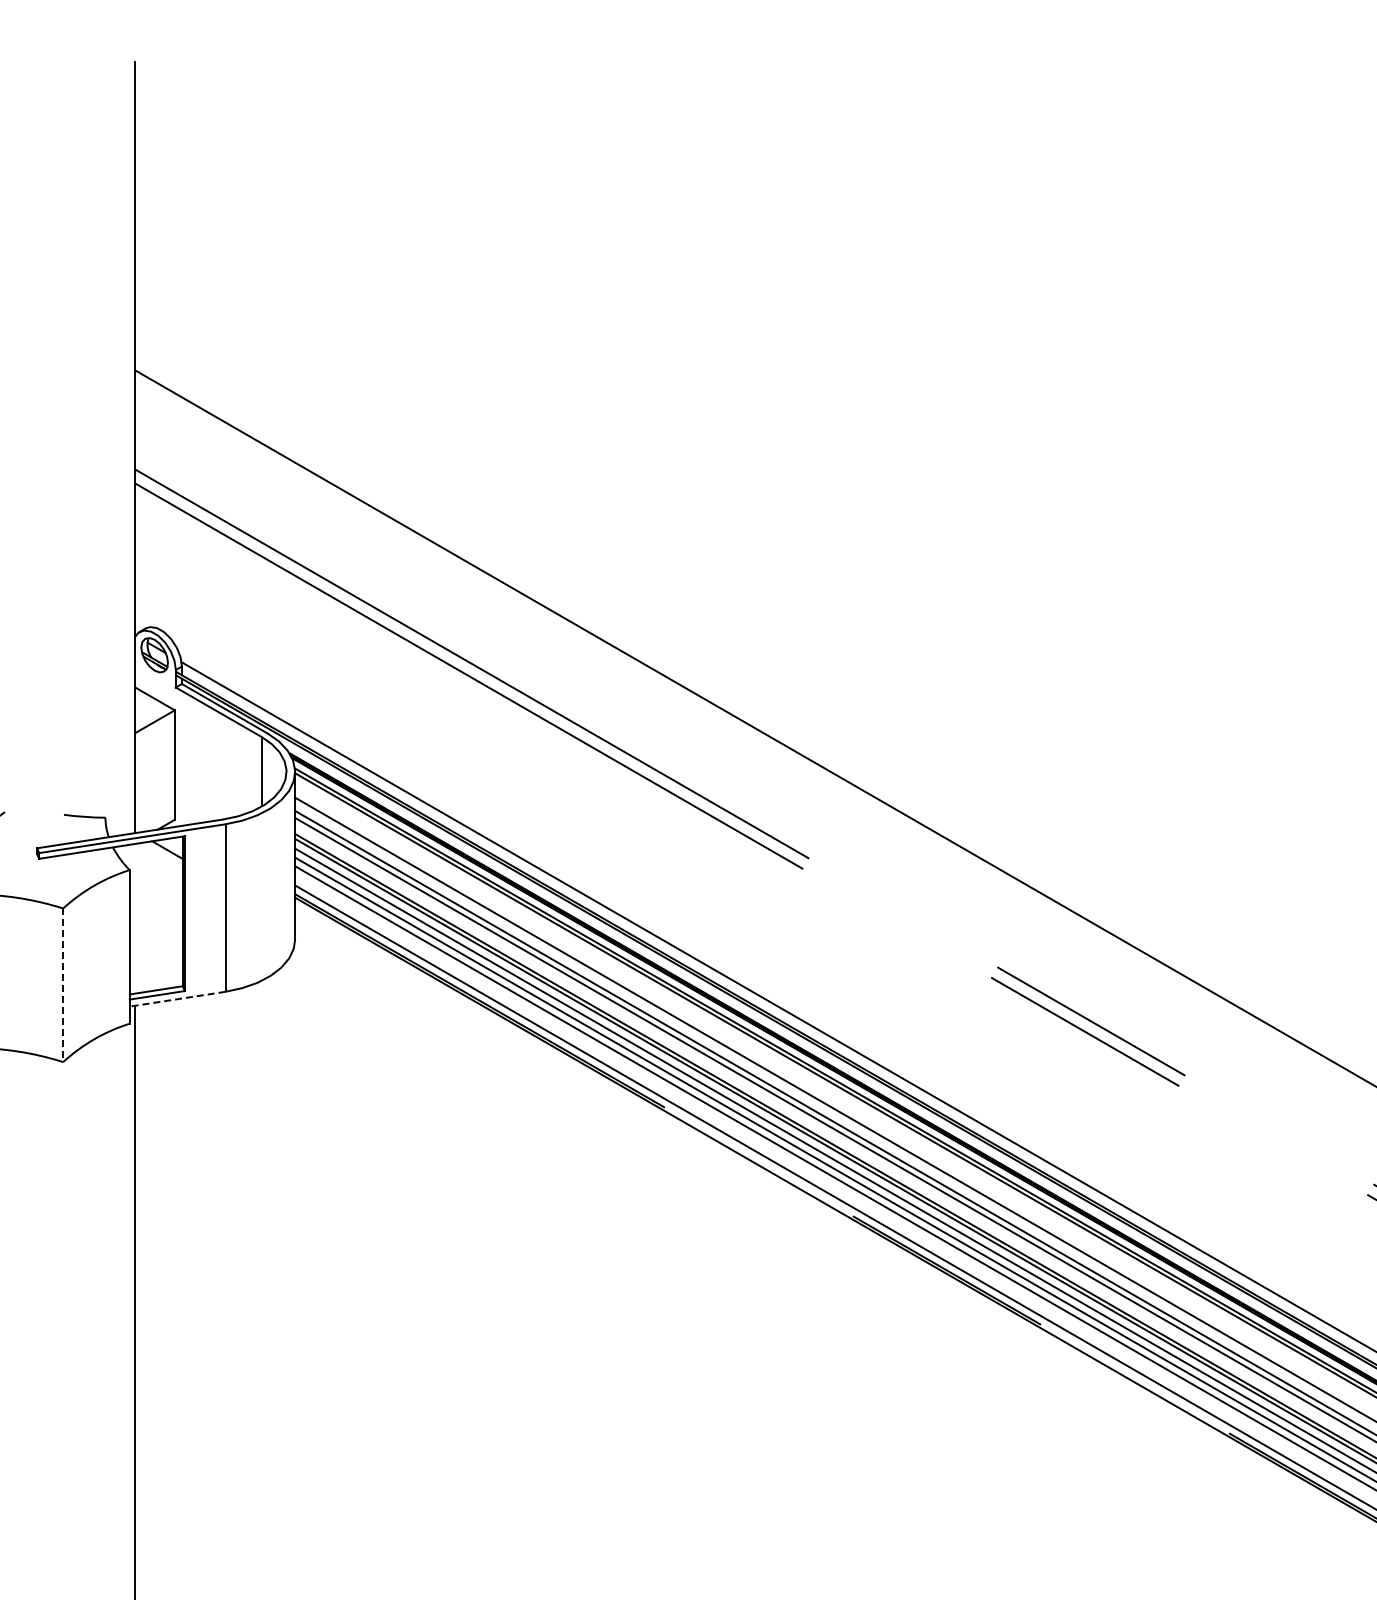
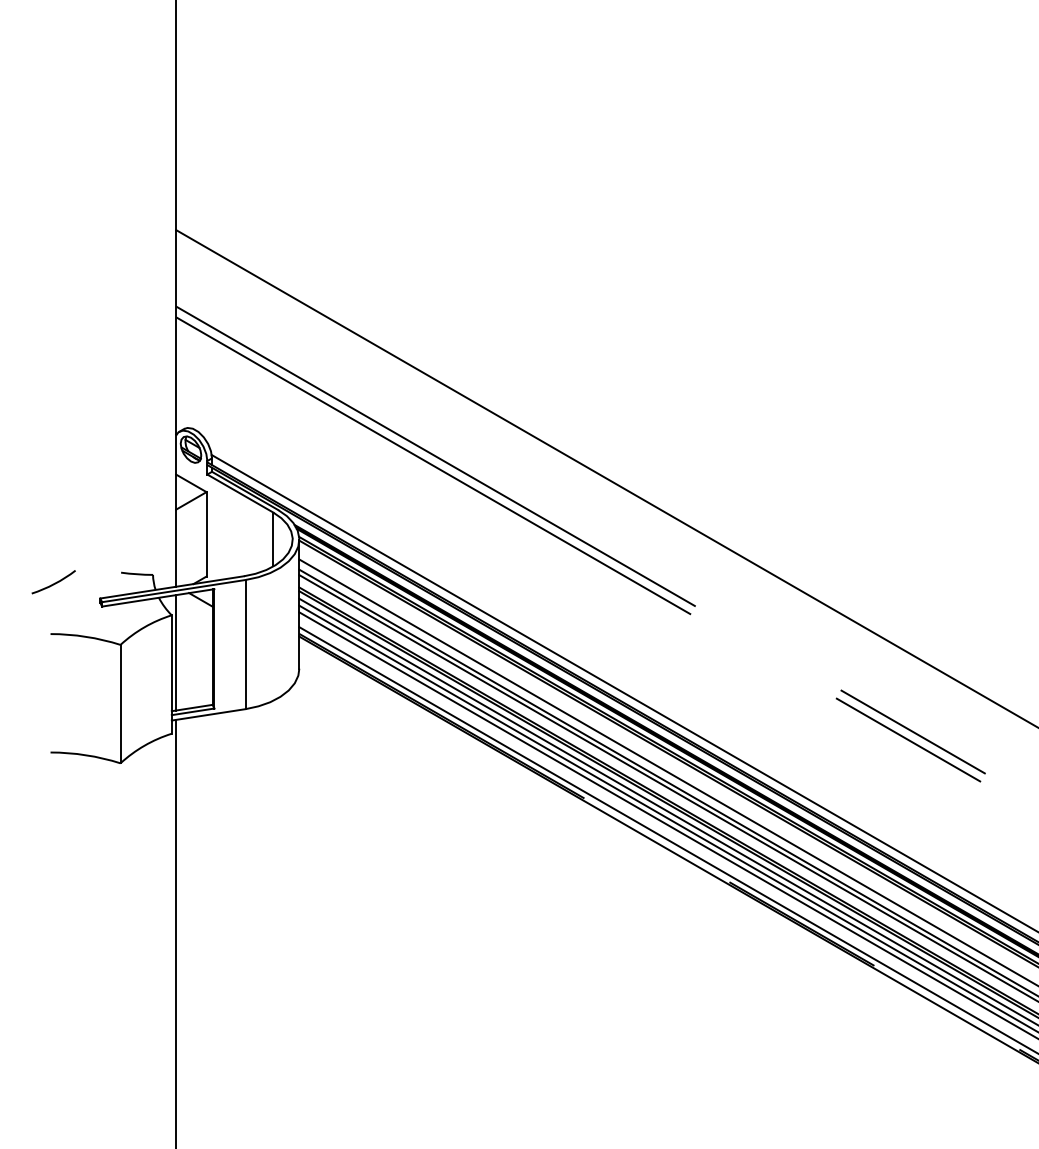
line: (135, 918) -> (176, 652), added
line: (63, 985) -> (120, 704), dashed -> solid
line: (177, 999) -> (208, 715), dashed -> solid

